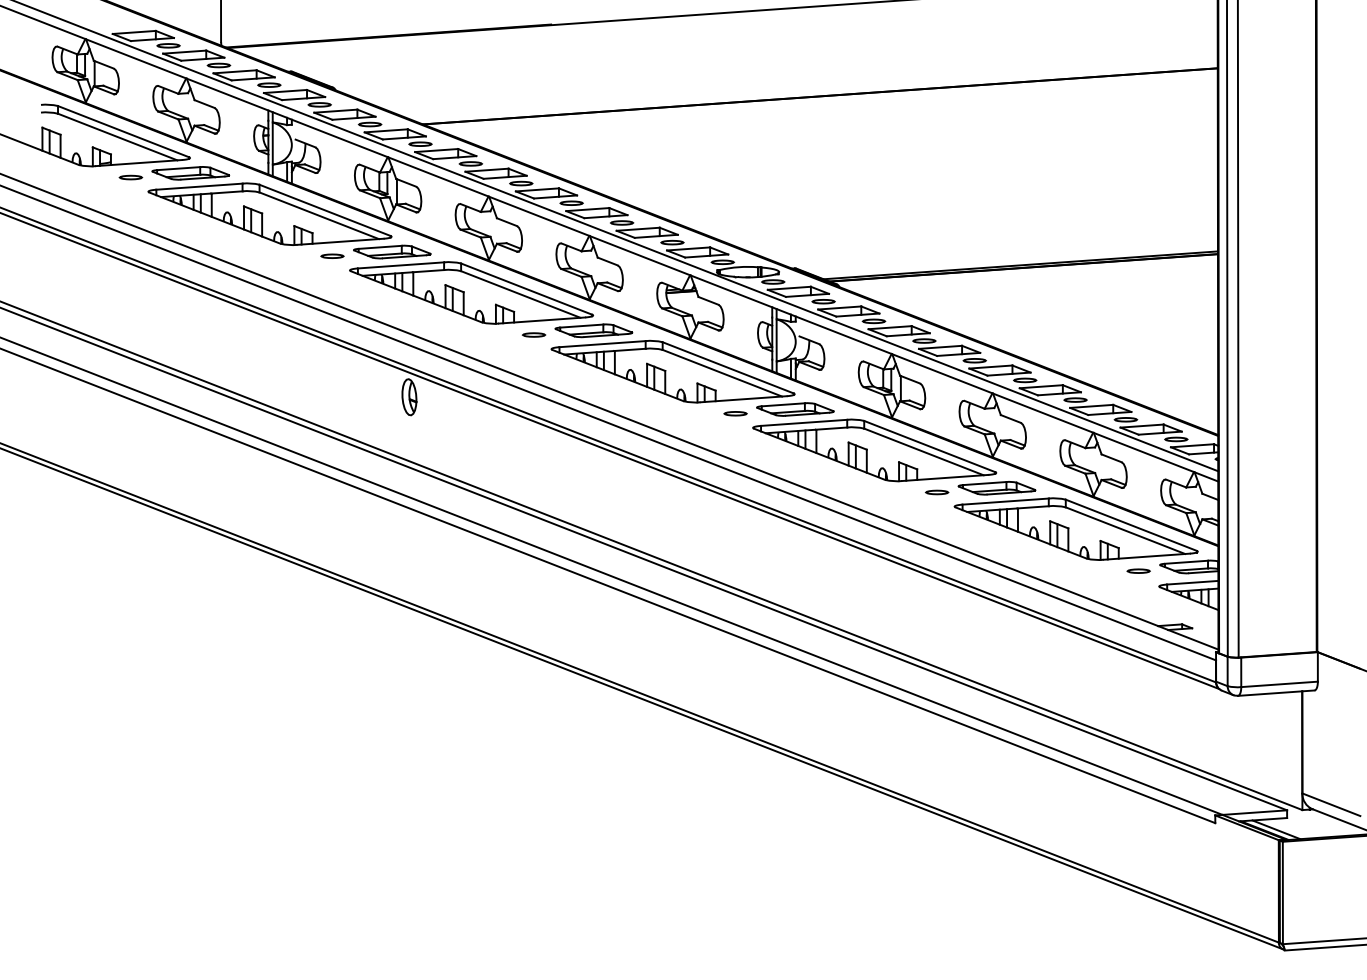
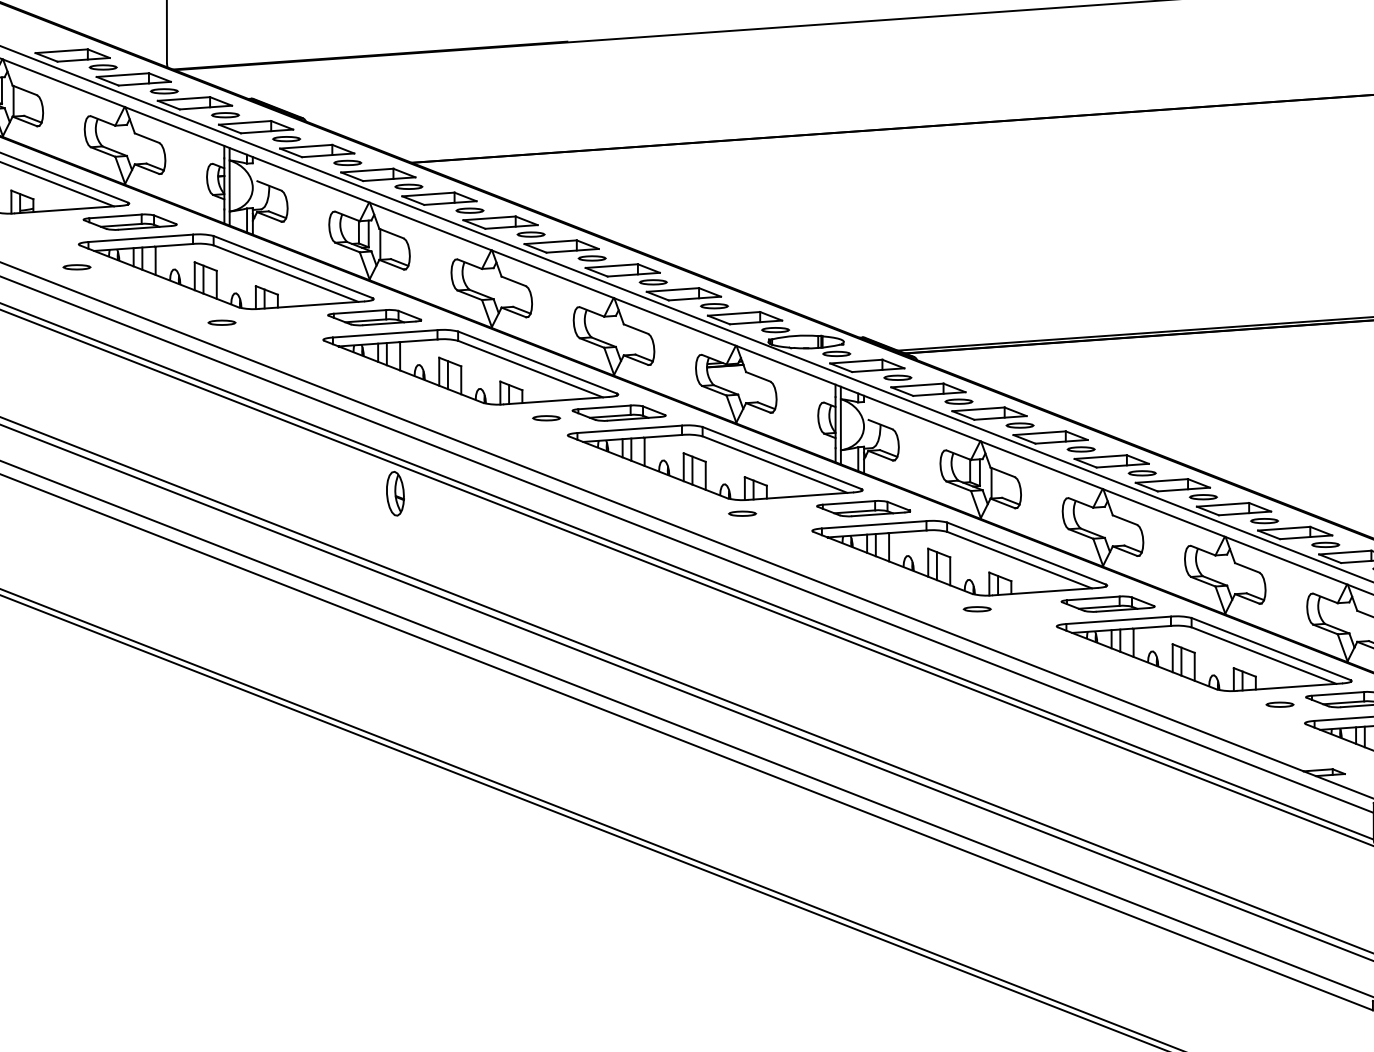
part: (130, 177) -> (76, 267), moved
part: (332, 255) -> (222, 321), moved
part: (735, 413) -> (742, 513), moved
part: (936, 492) -> (976, 609), moved

